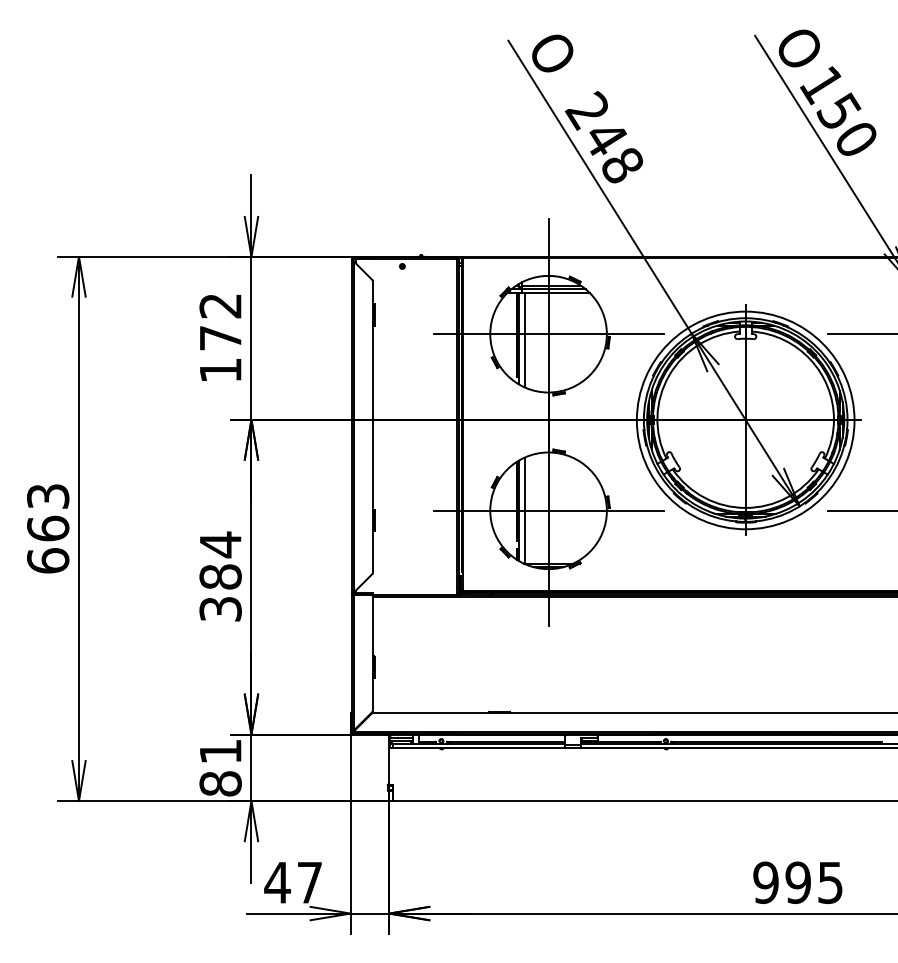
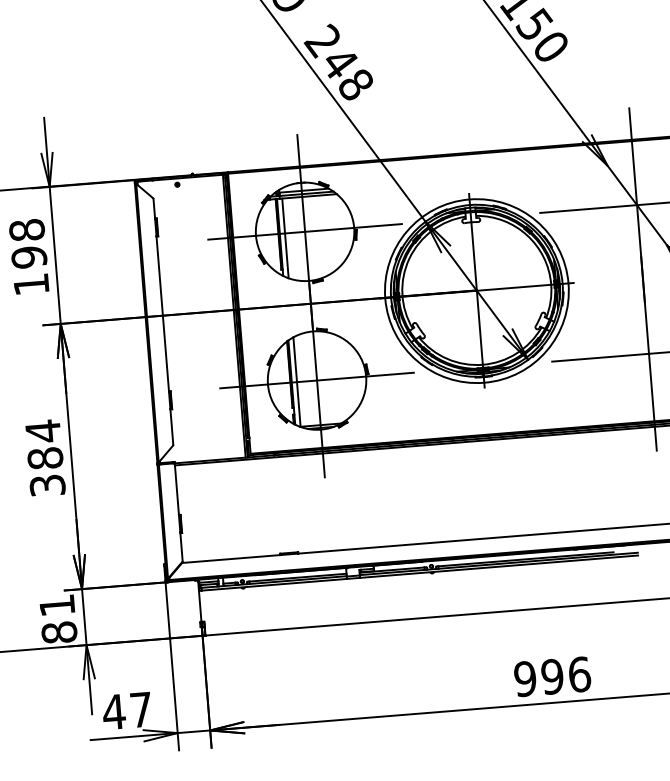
text: (220, 321) -> (28, 243), 172 -> 198
text: (830, 882) -> (579, 674), 995 -> 996

